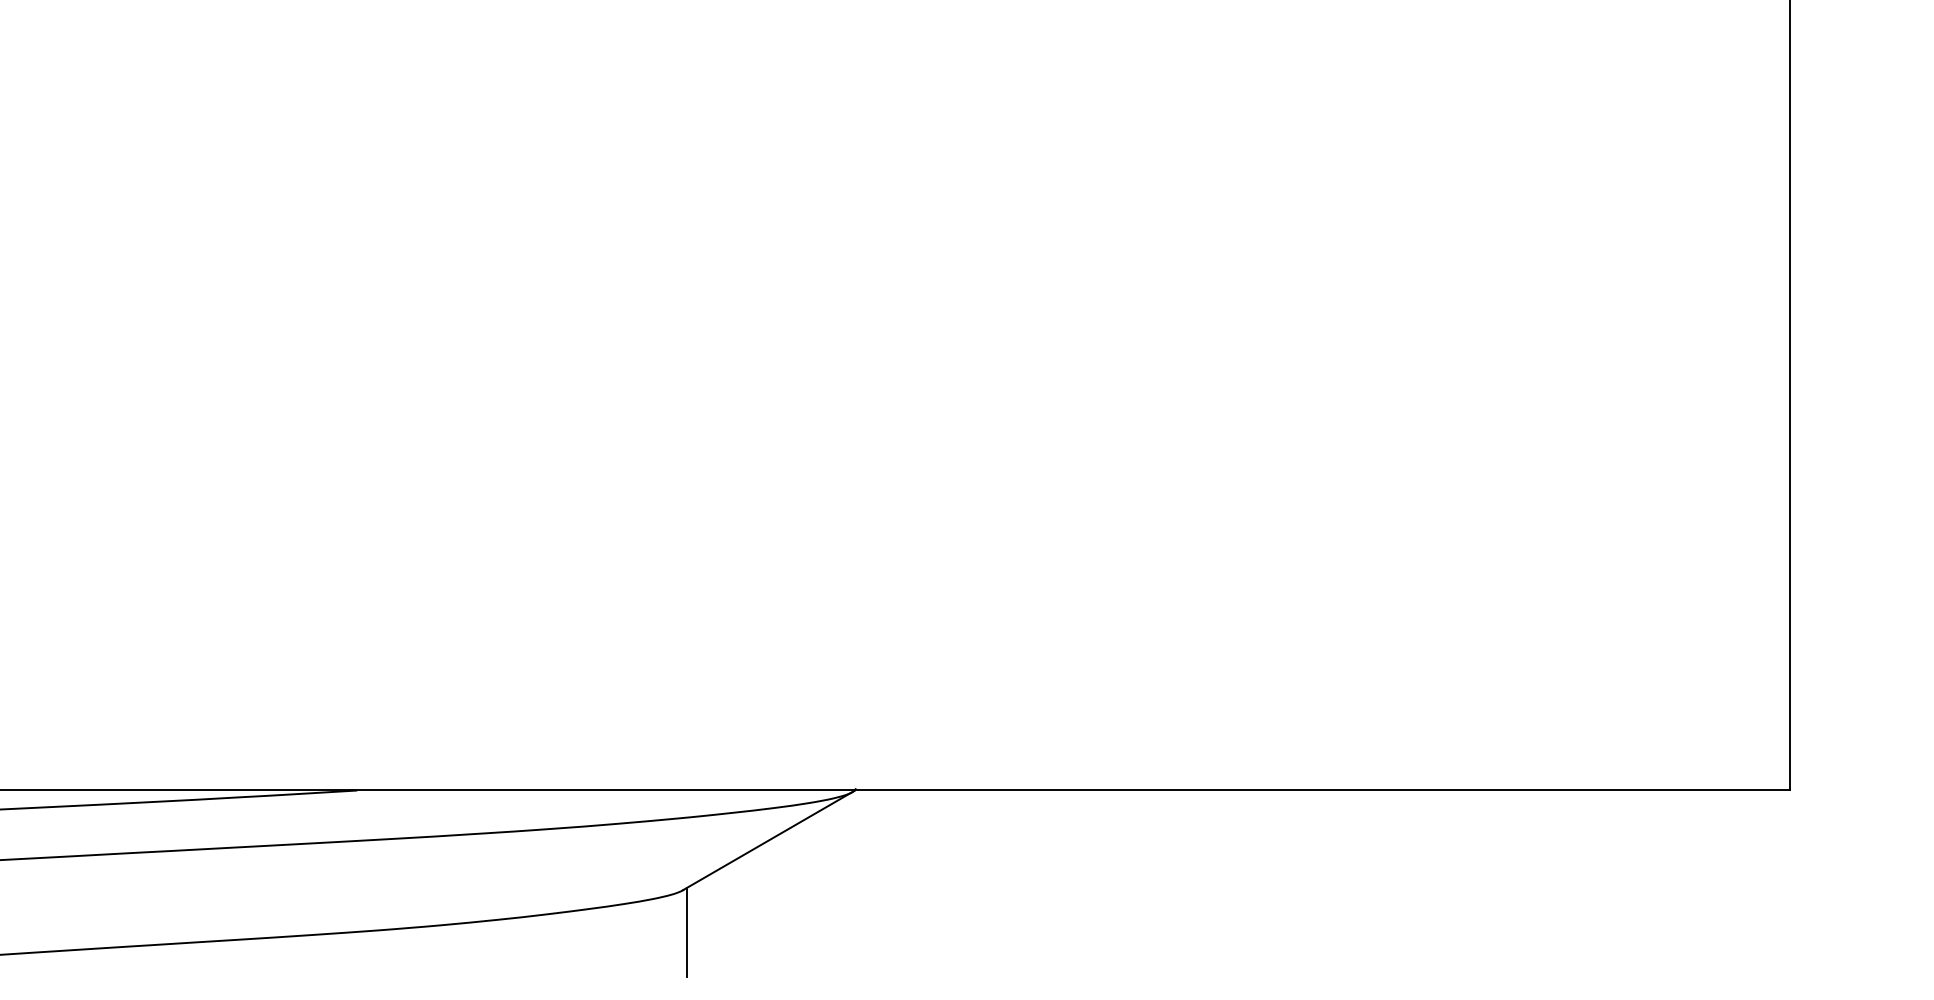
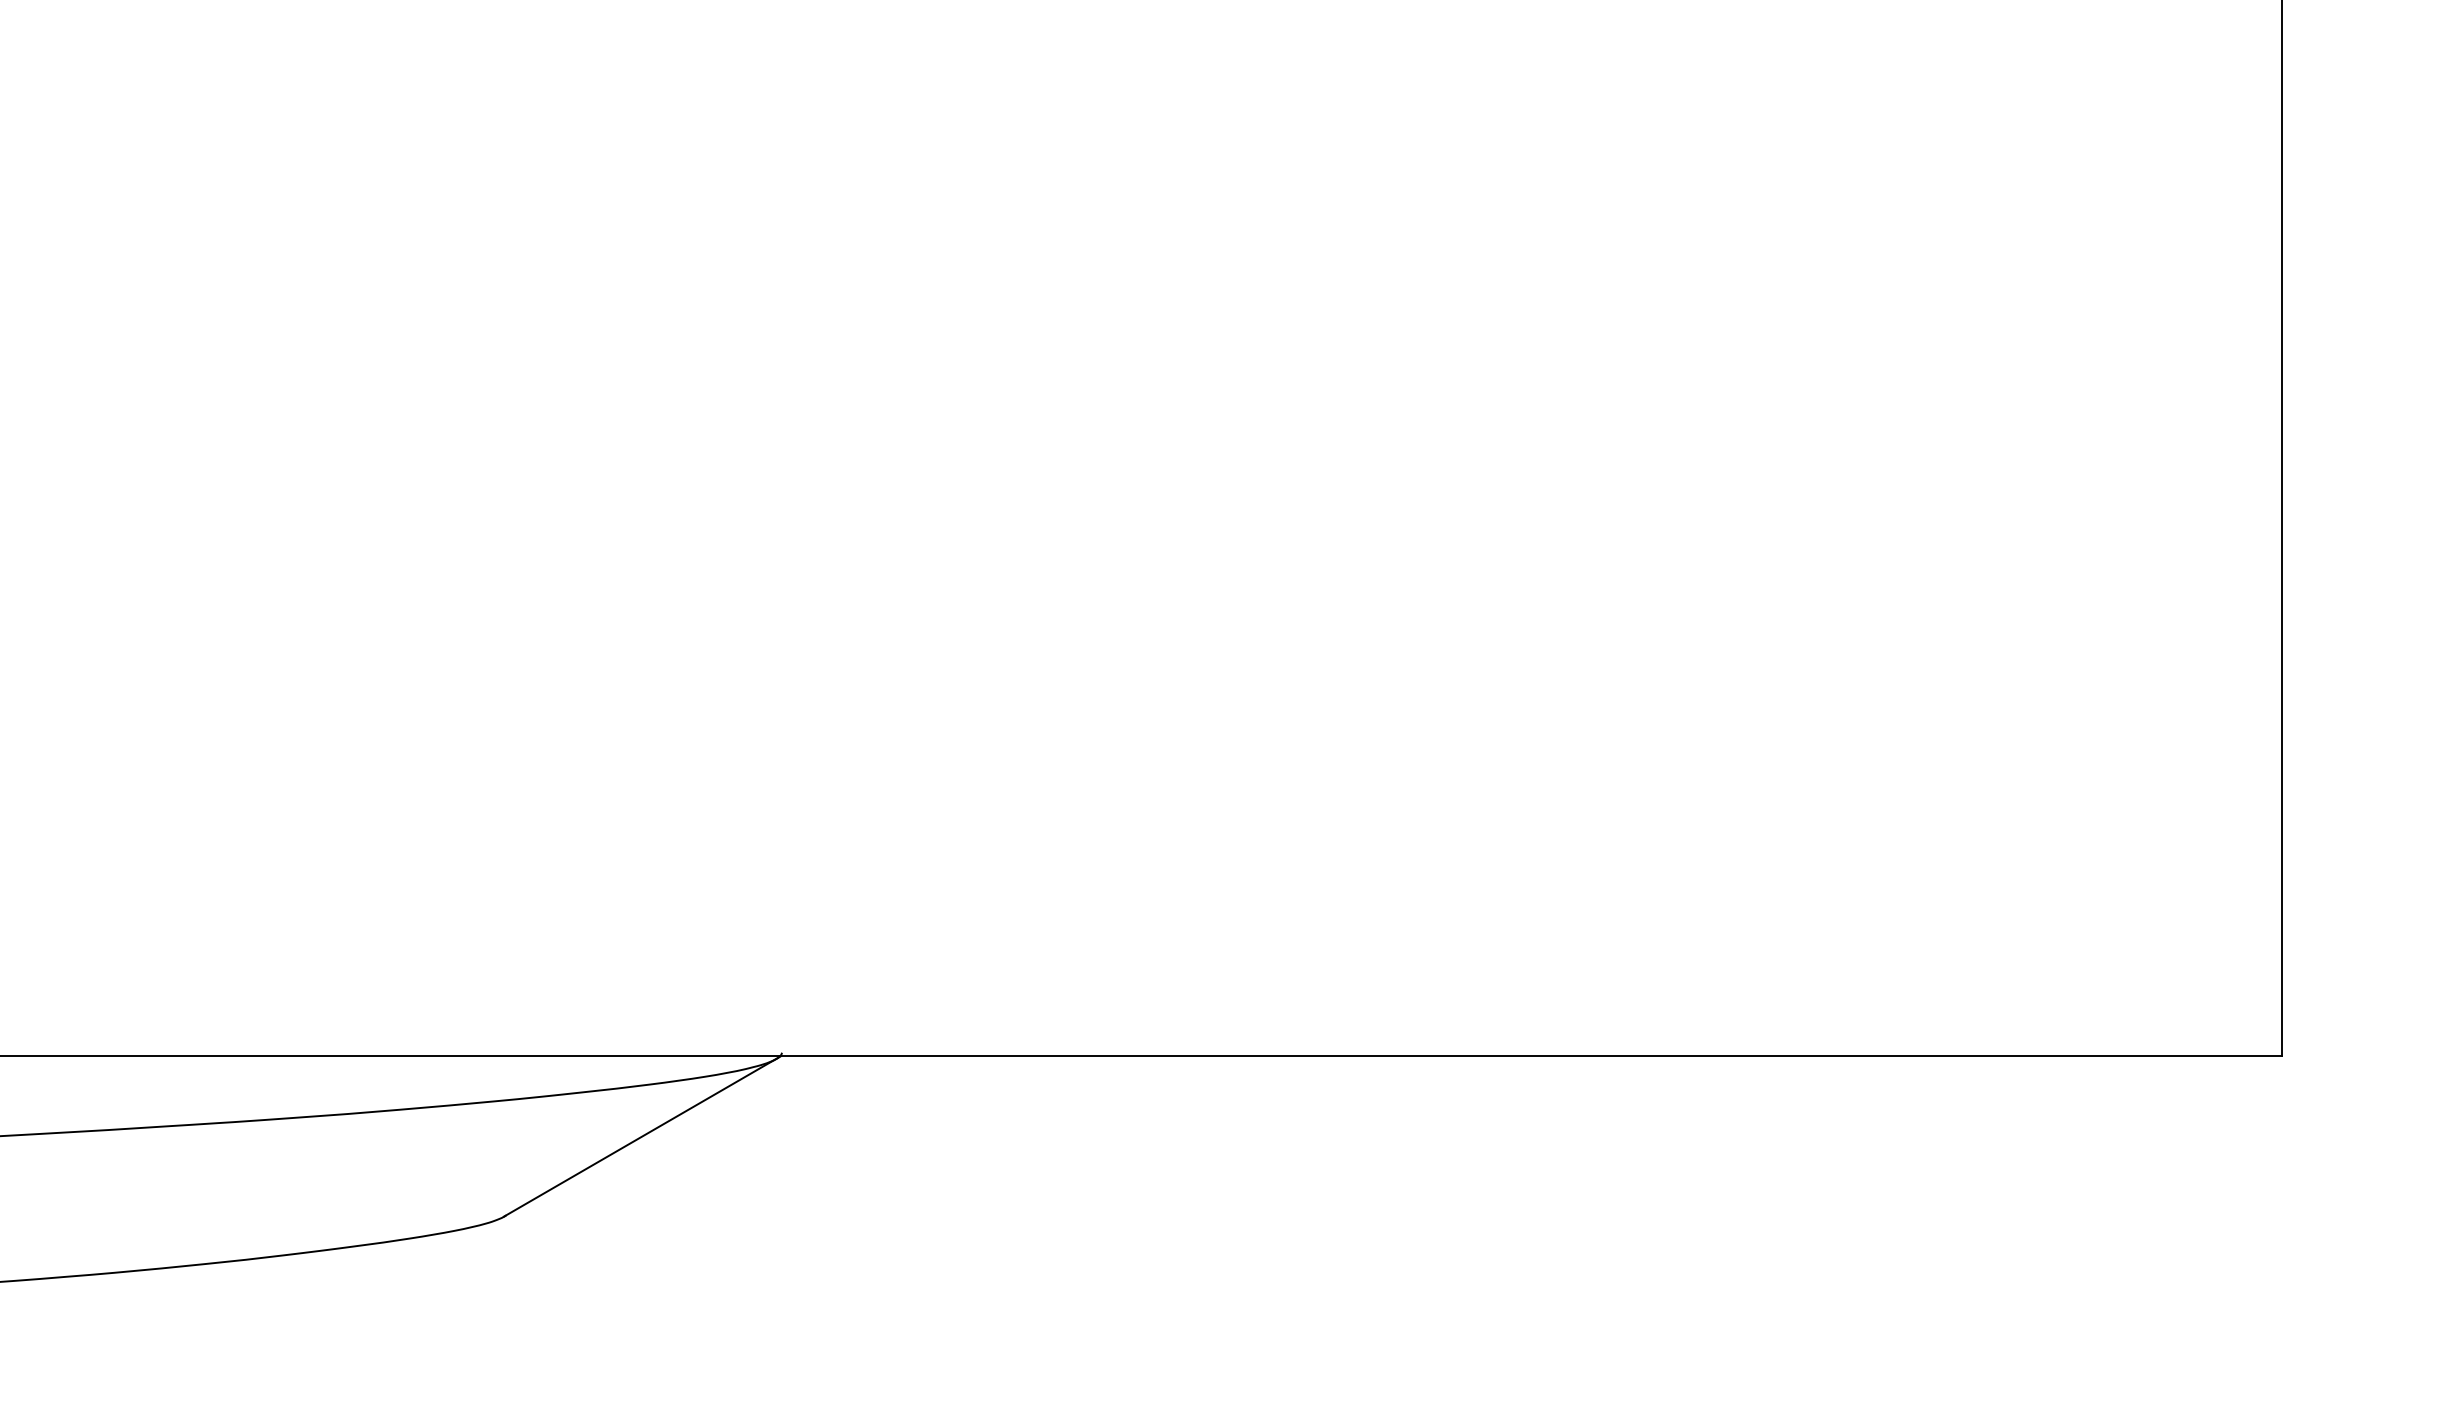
line: (687, 932) -> (511, 1284), removed

